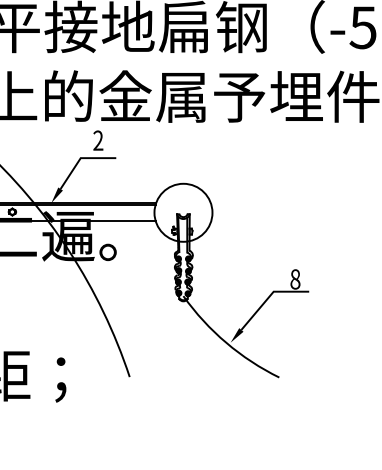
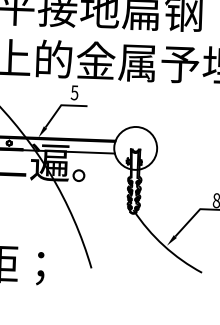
text: (98, 140) -> (74, 92), 2 -> 5

